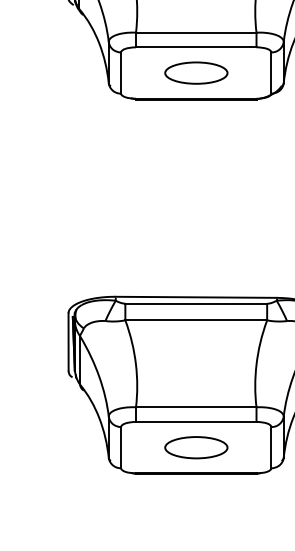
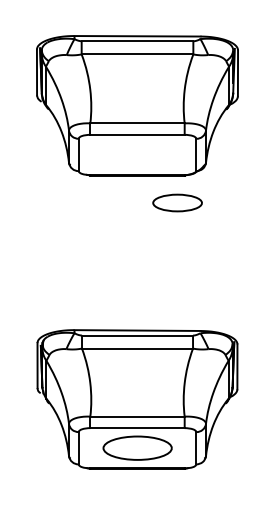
part: (196, 72) -> (177, 202), moved
part: (196, 447) -> (137, 448), size x1.4

